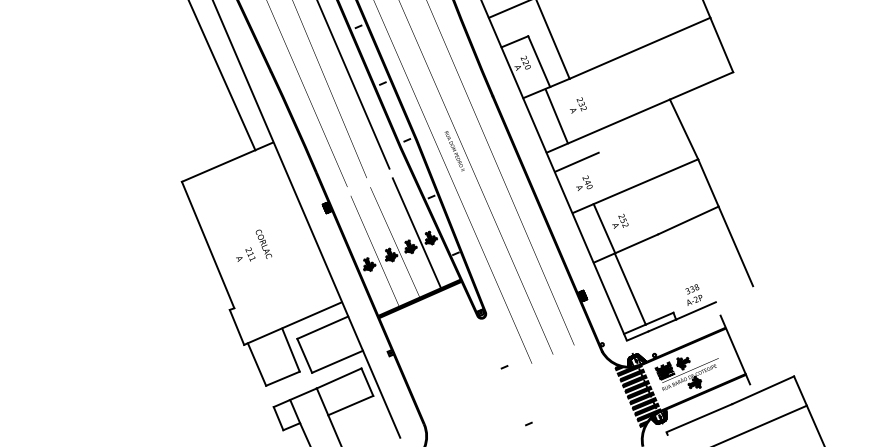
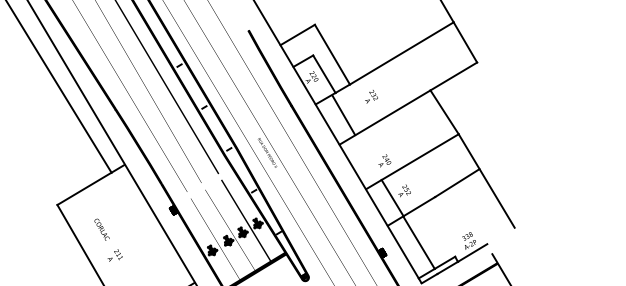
text: (578, 105) -> (371, 96), moved
line: (576, 161) -> (363, 148), removed
text: (584, 182) -> (384, 160), moved
text: (263, 243) -> (101, 229), moved

